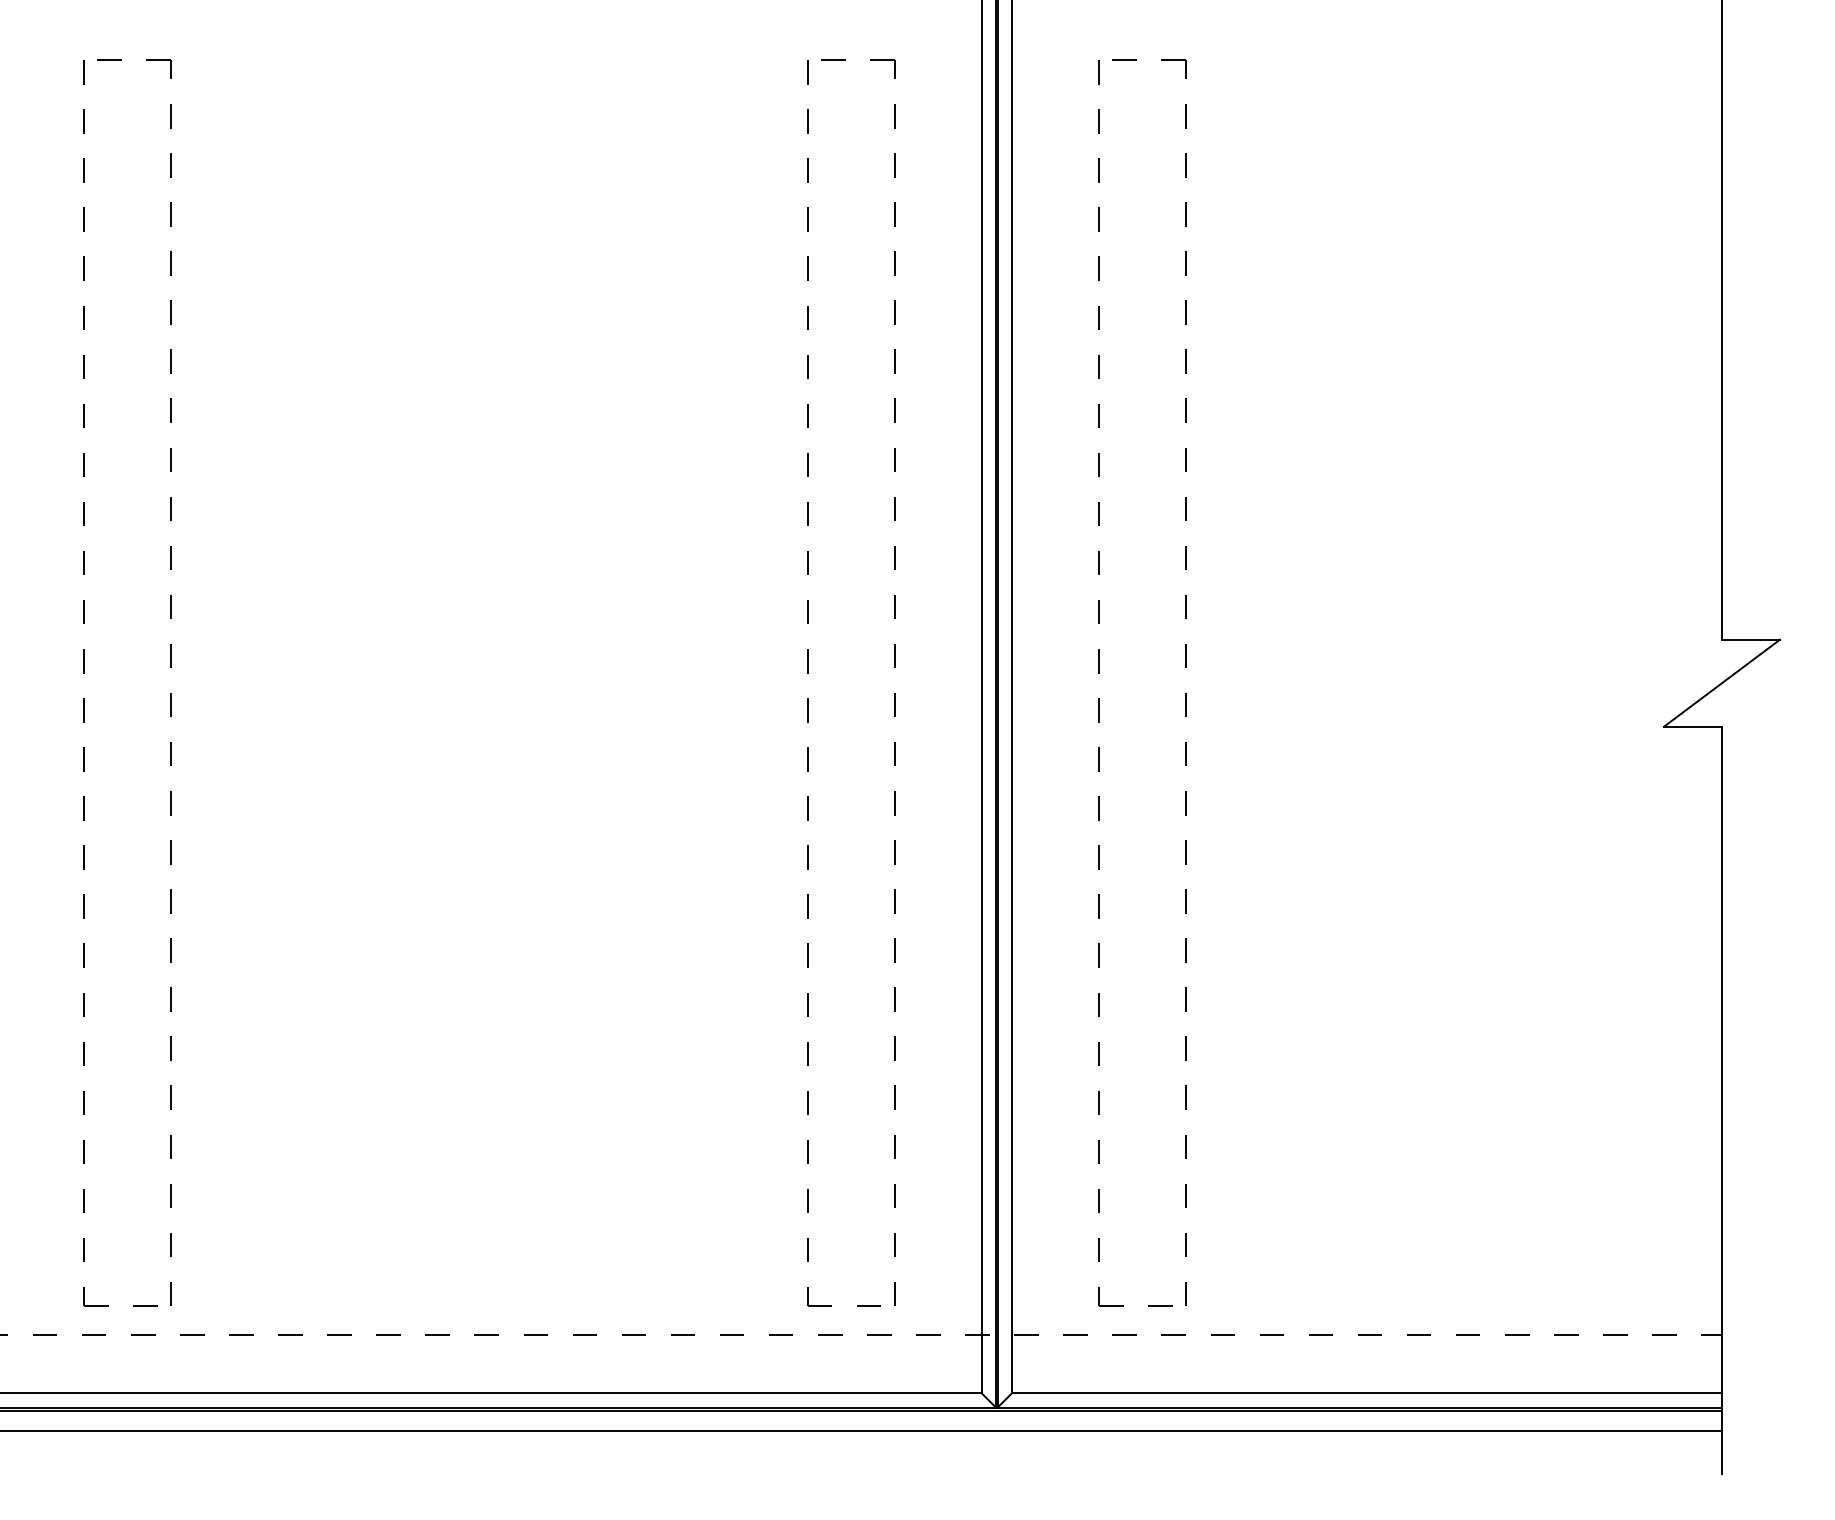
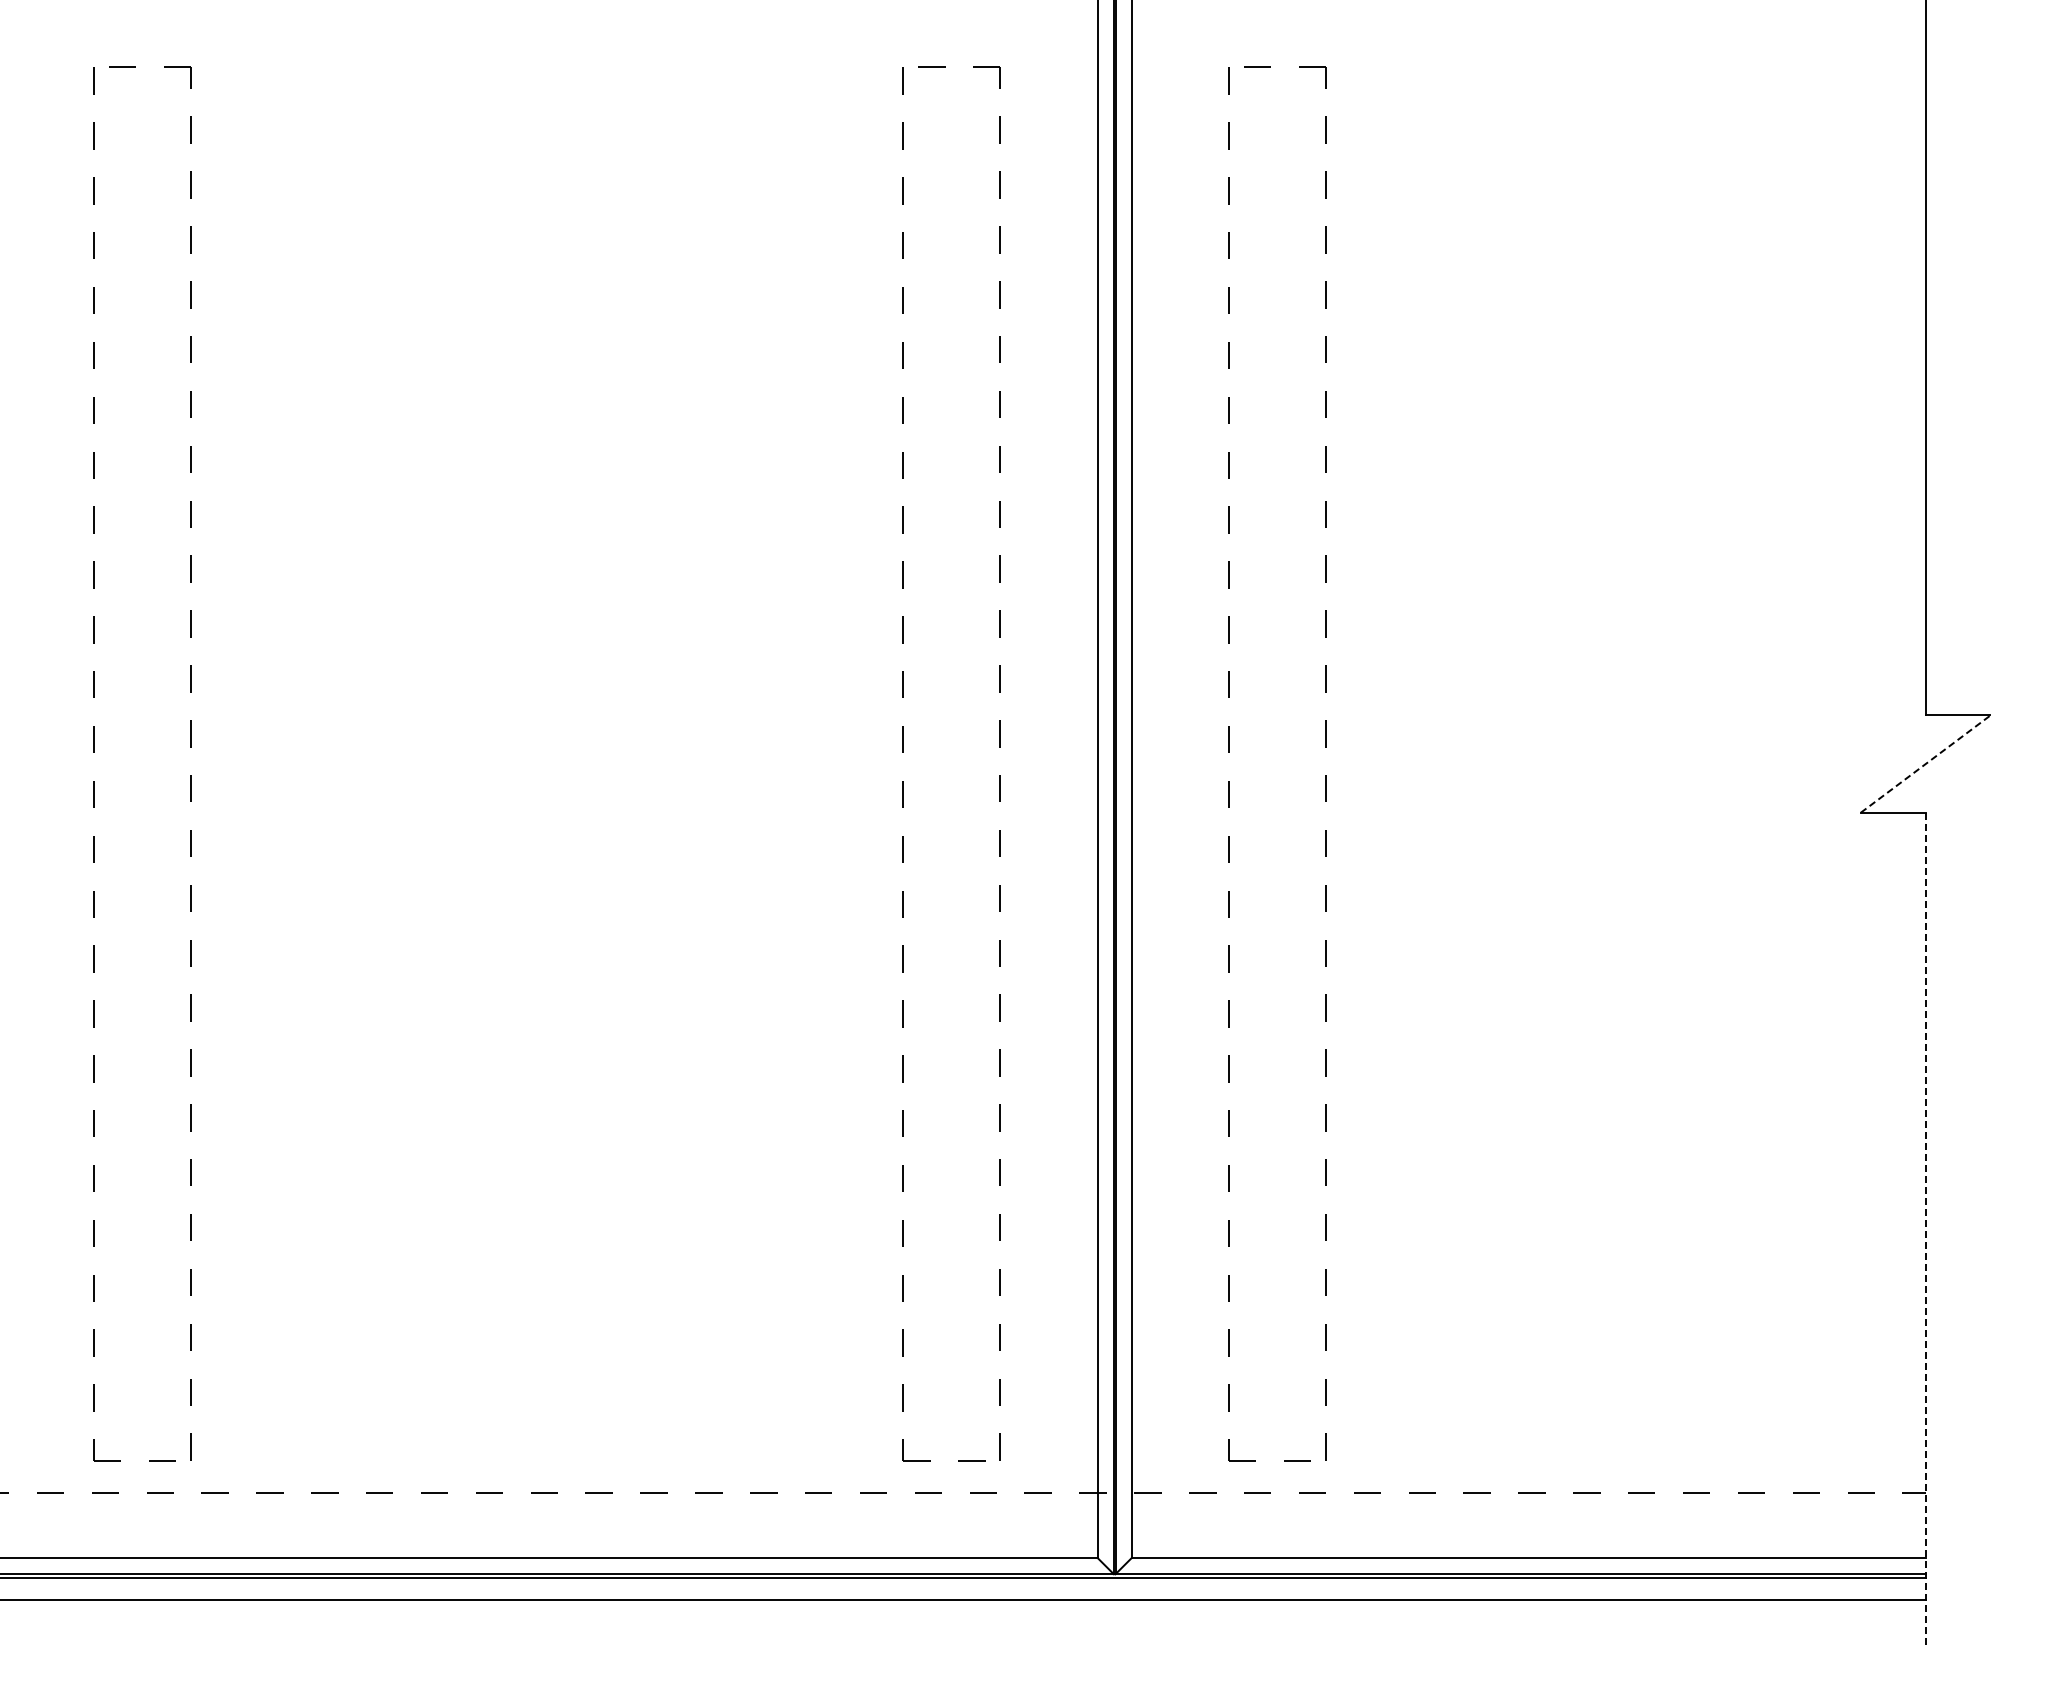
line: (1722, 682) -> (1926, 763), solid -> dashed
line: (1721, 1101) -> (1925, 1231), solid -> dashed

